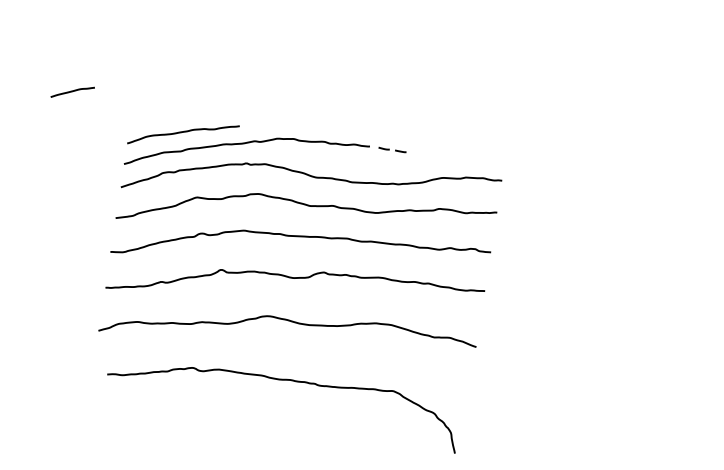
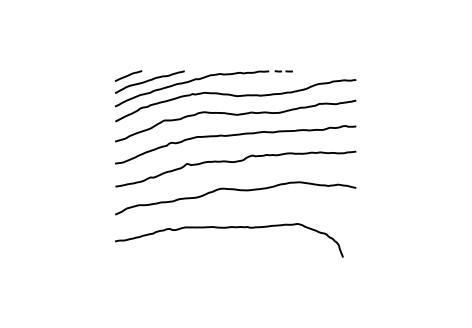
line: (72, 91) -> (128, 75), moved
curve: (286, 381) -> (229, 228), moved

